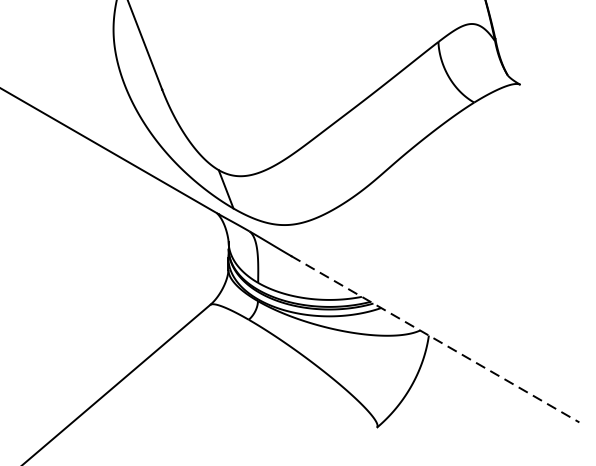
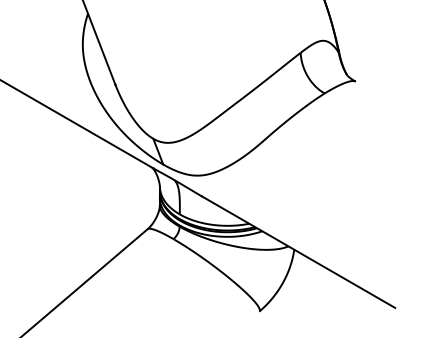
line: (436, 339) -> (299, 252), dashed -> solid

